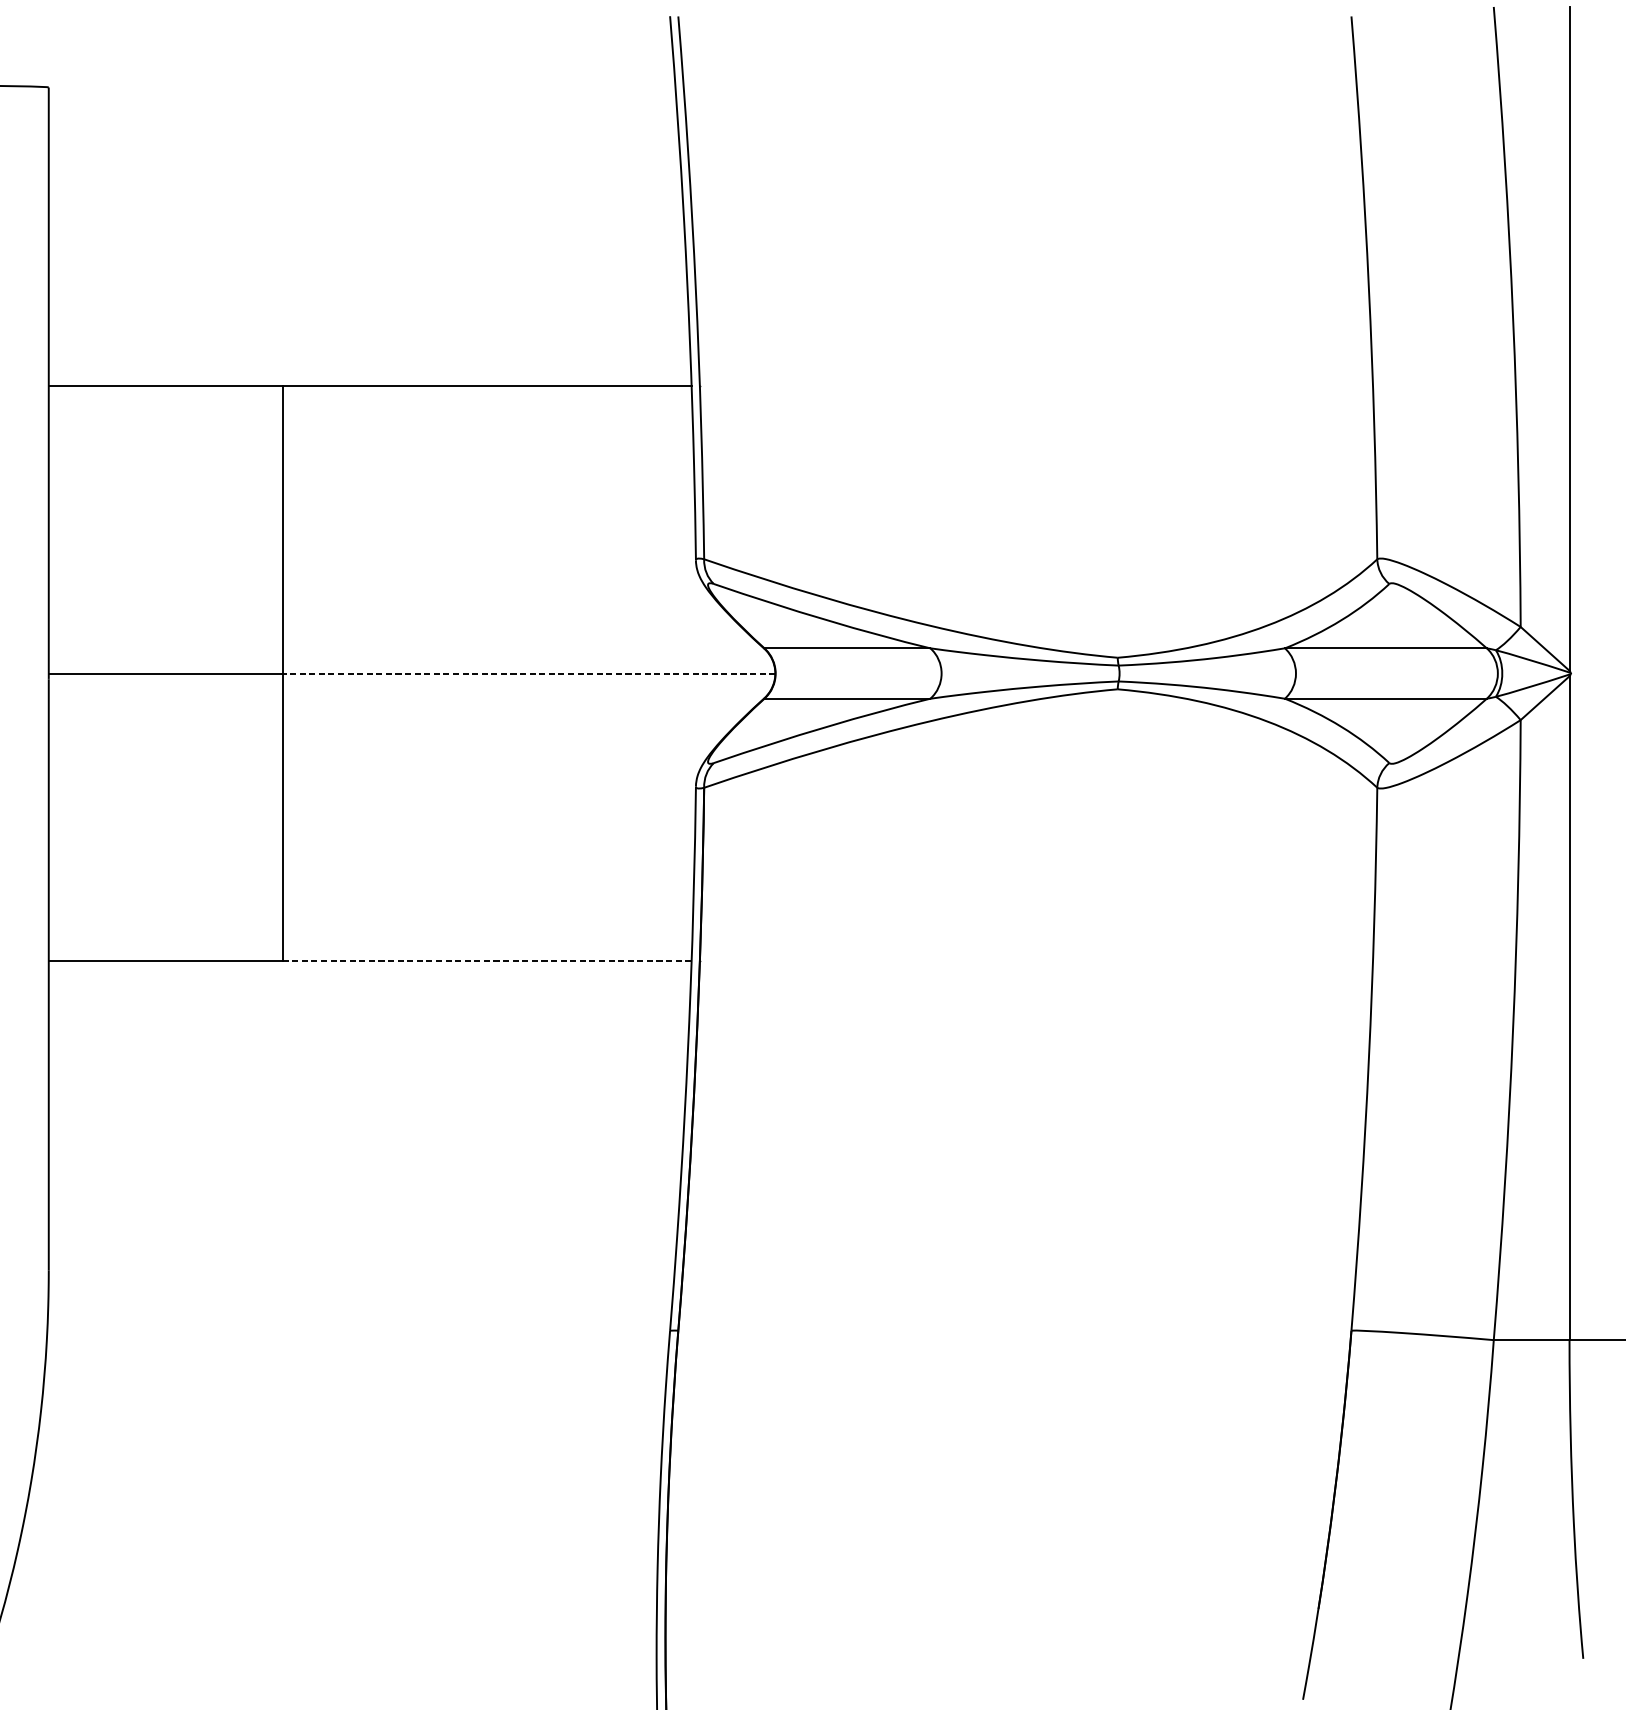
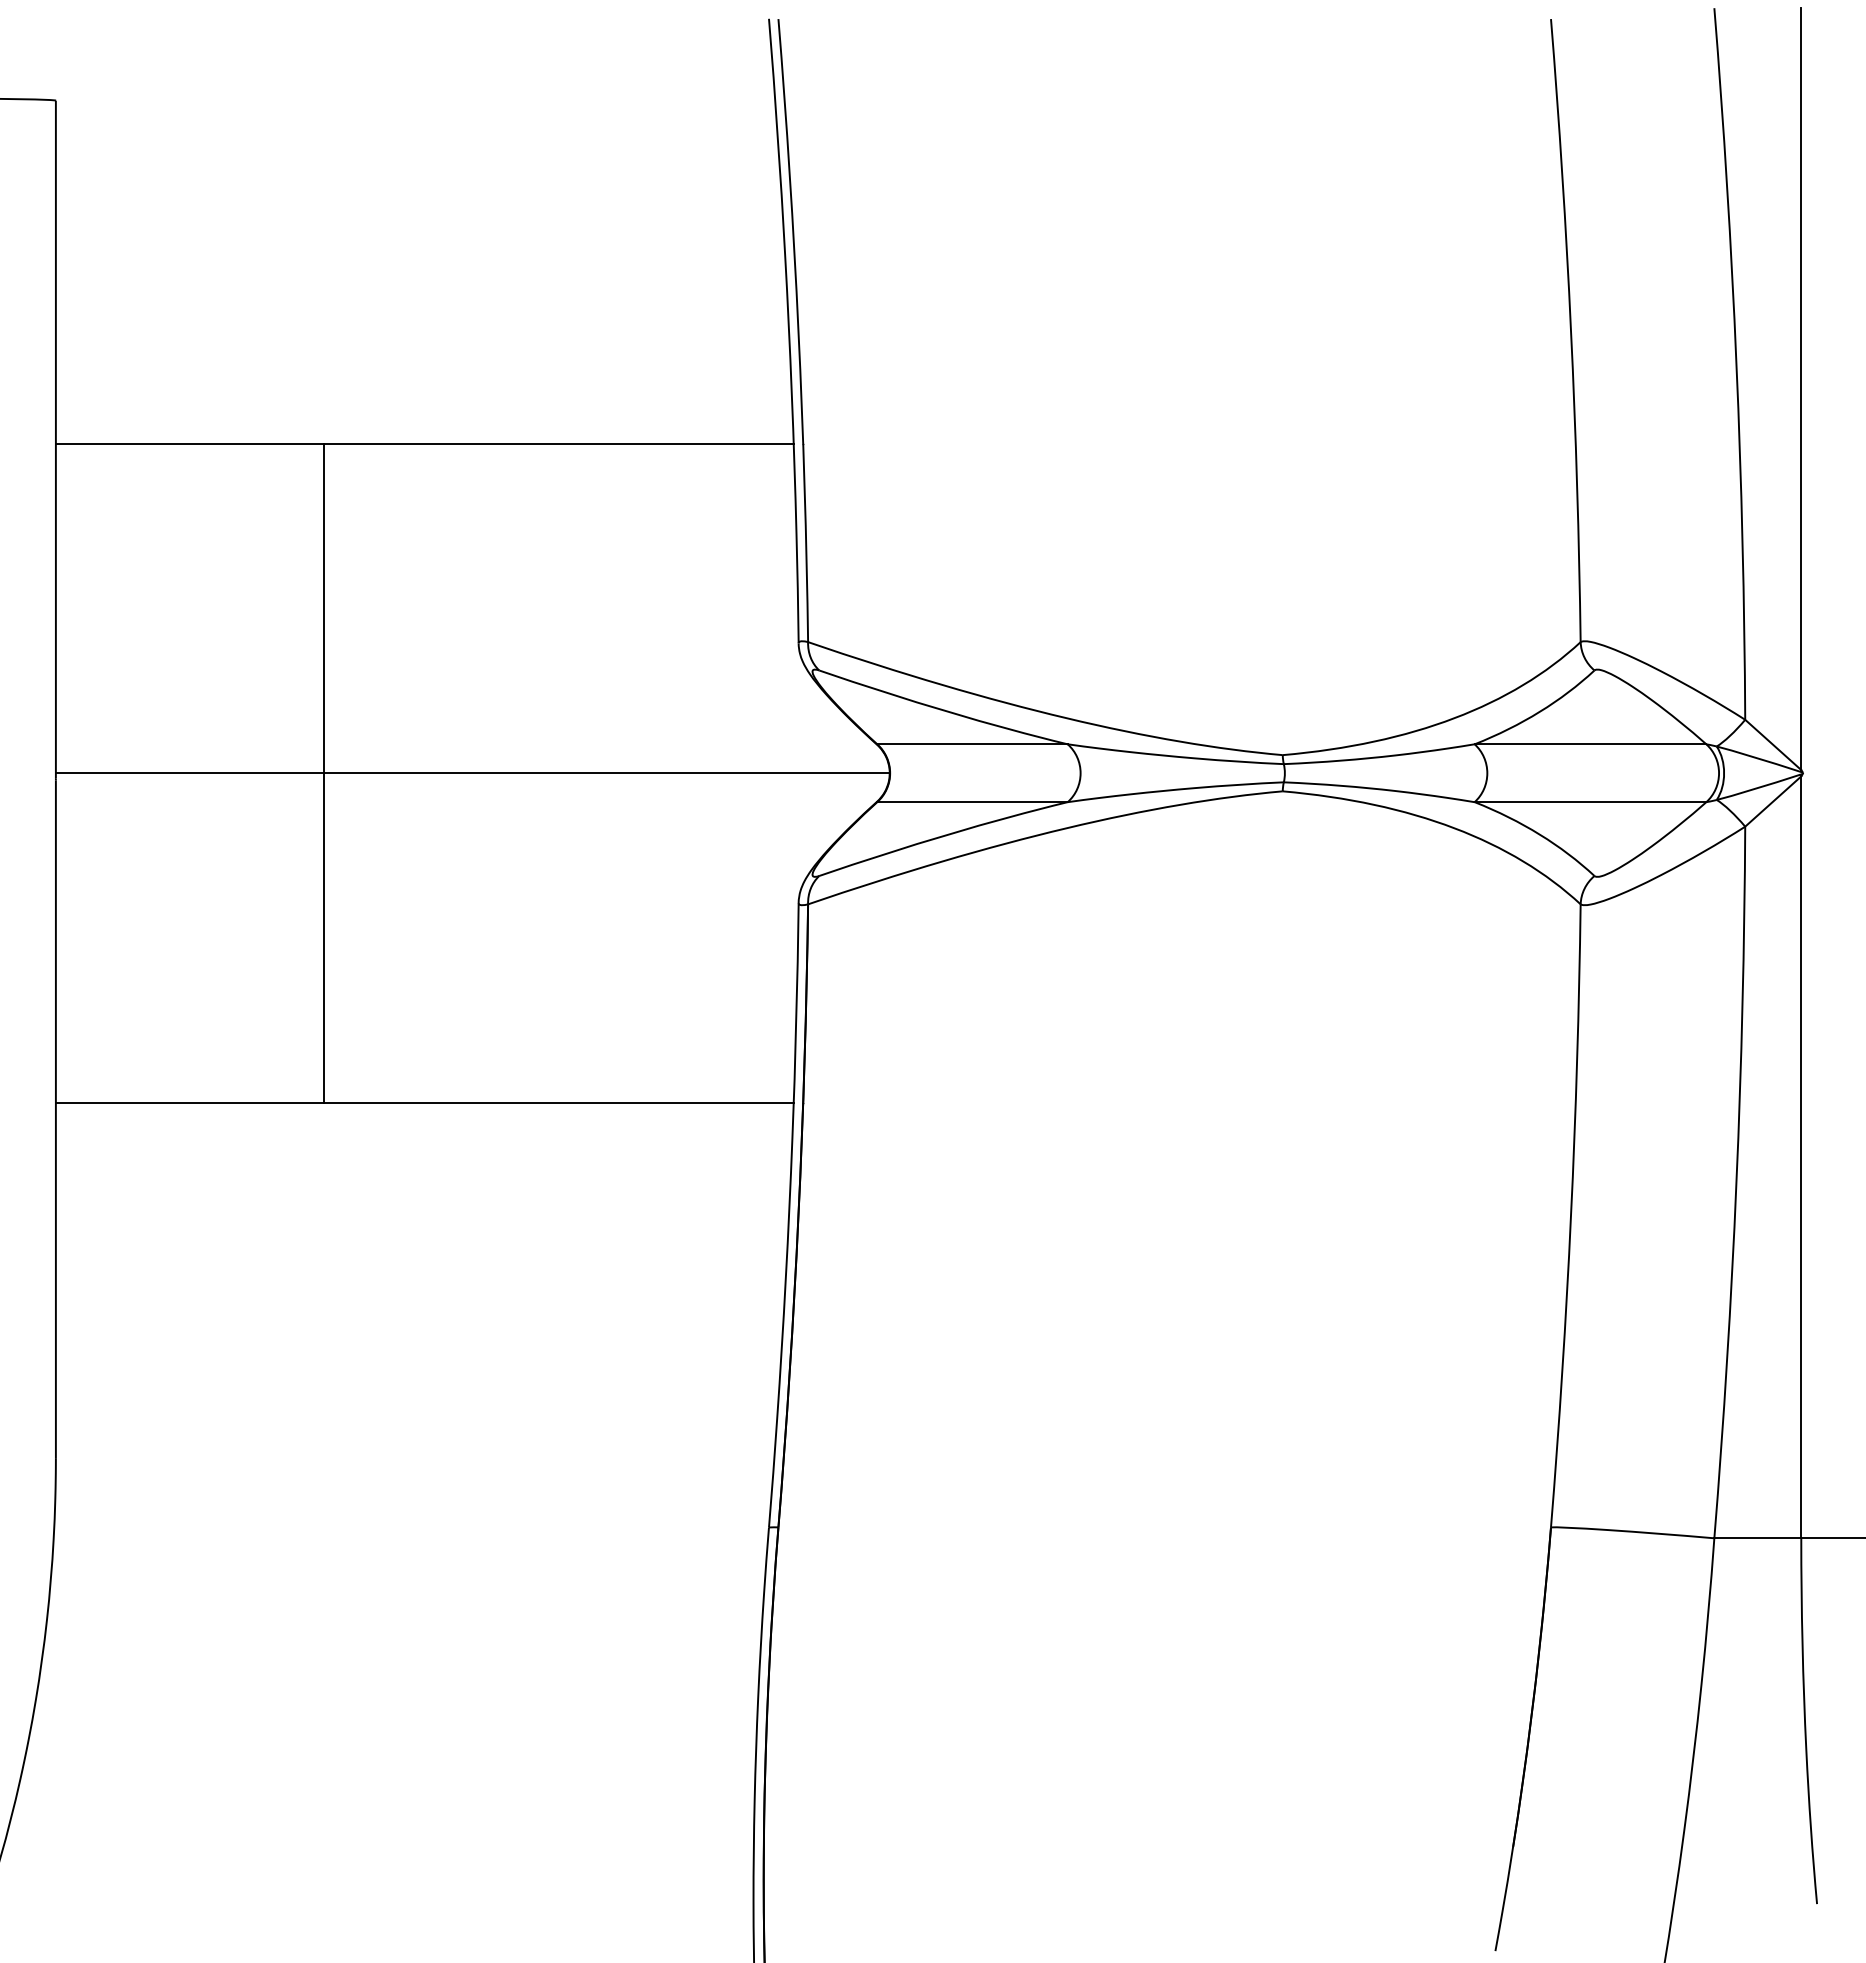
line: (529, 673) -> (607, 773), dashed -> solid
line: (487, 960) -> (559, 1102), dashed -> solid

